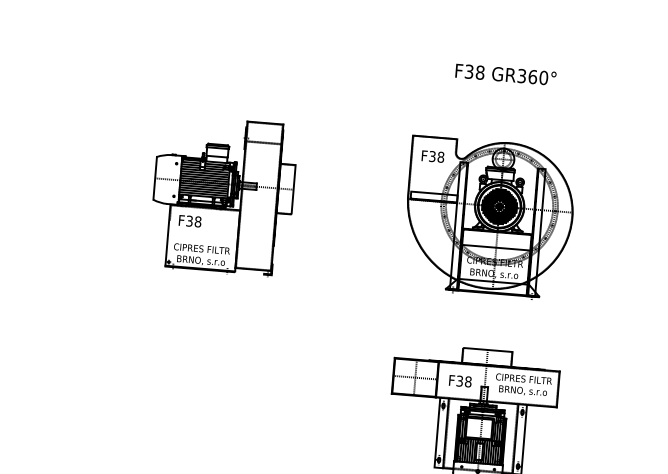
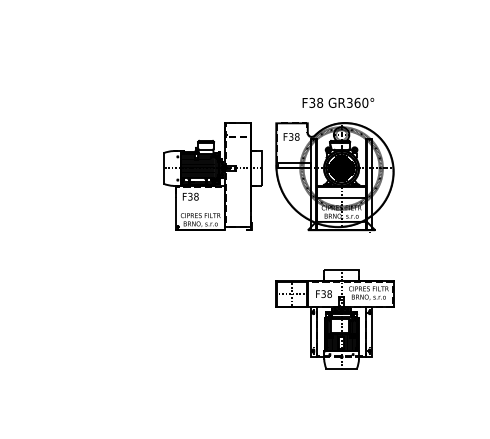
text: (506, 74) -> (338, 102), moved
part: (223, 195) -> (212, 176), moved

